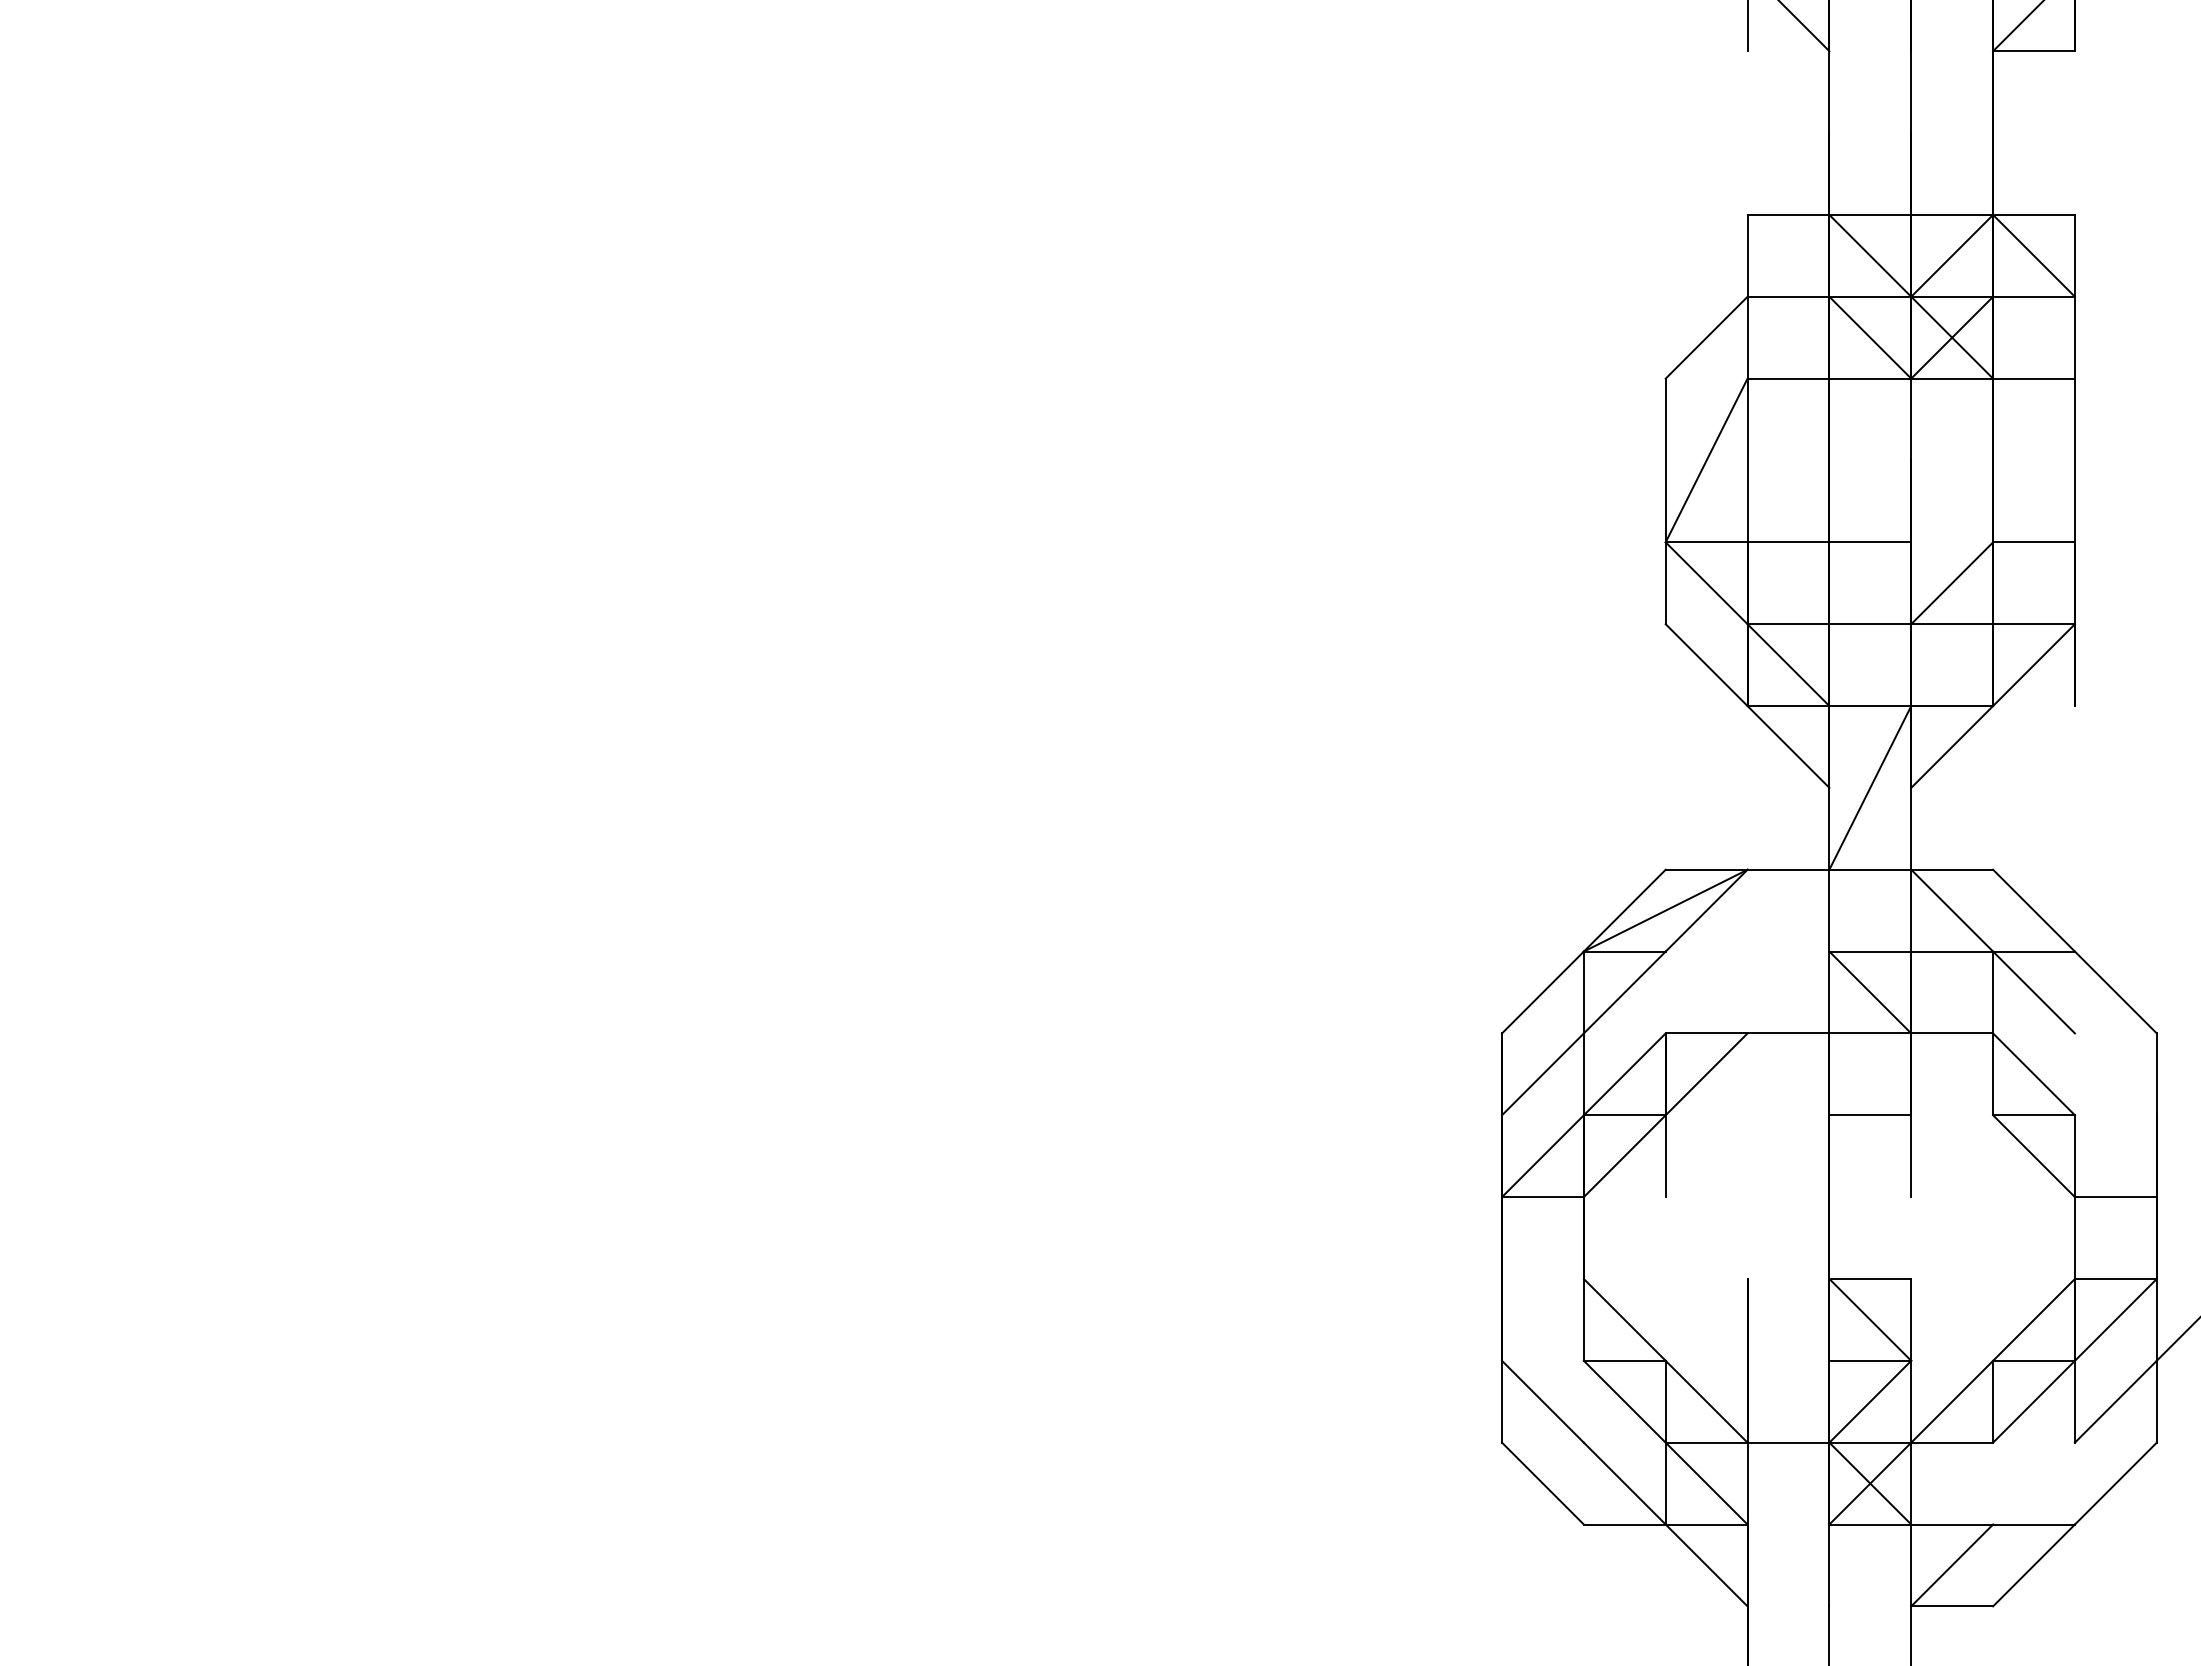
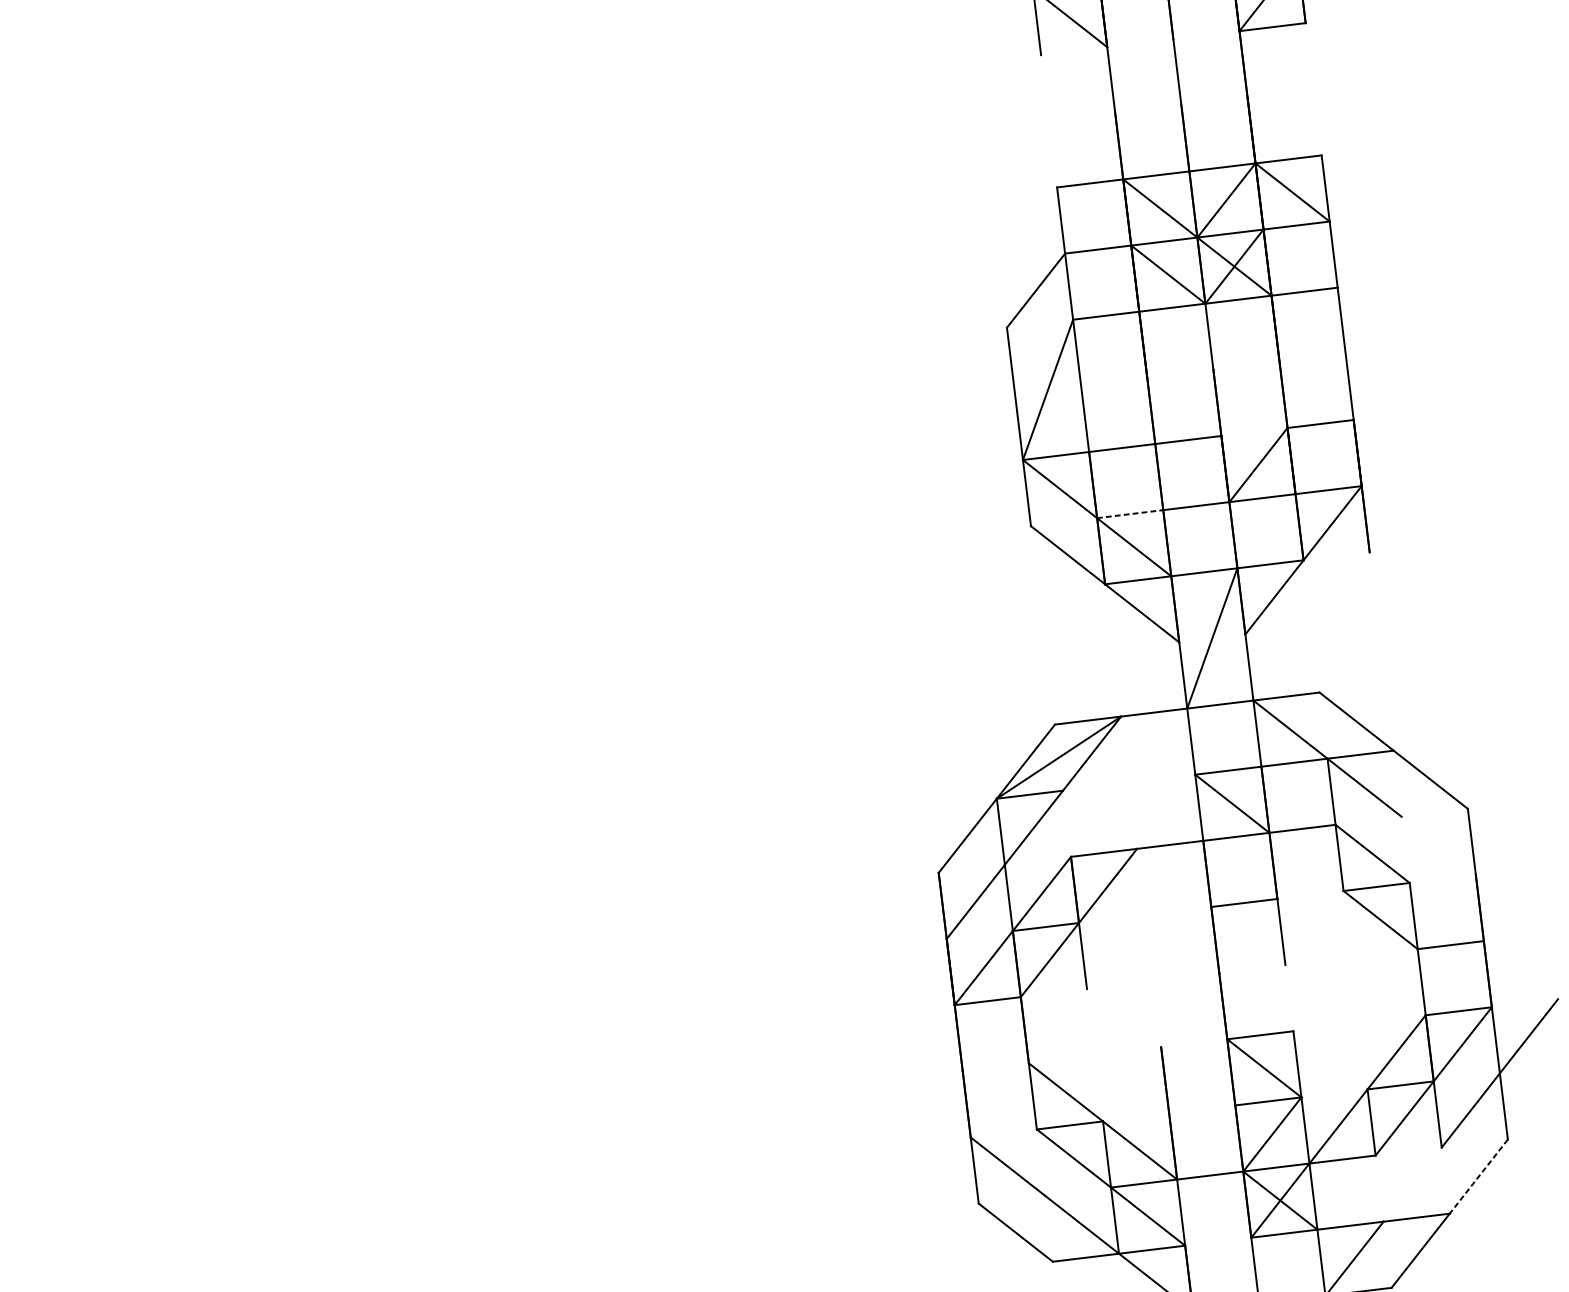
line: (1788, 624) -> (1130, 514), solid -> dashed
line: (2115, 1483) -> (1478, 1176), solid -> dashed

